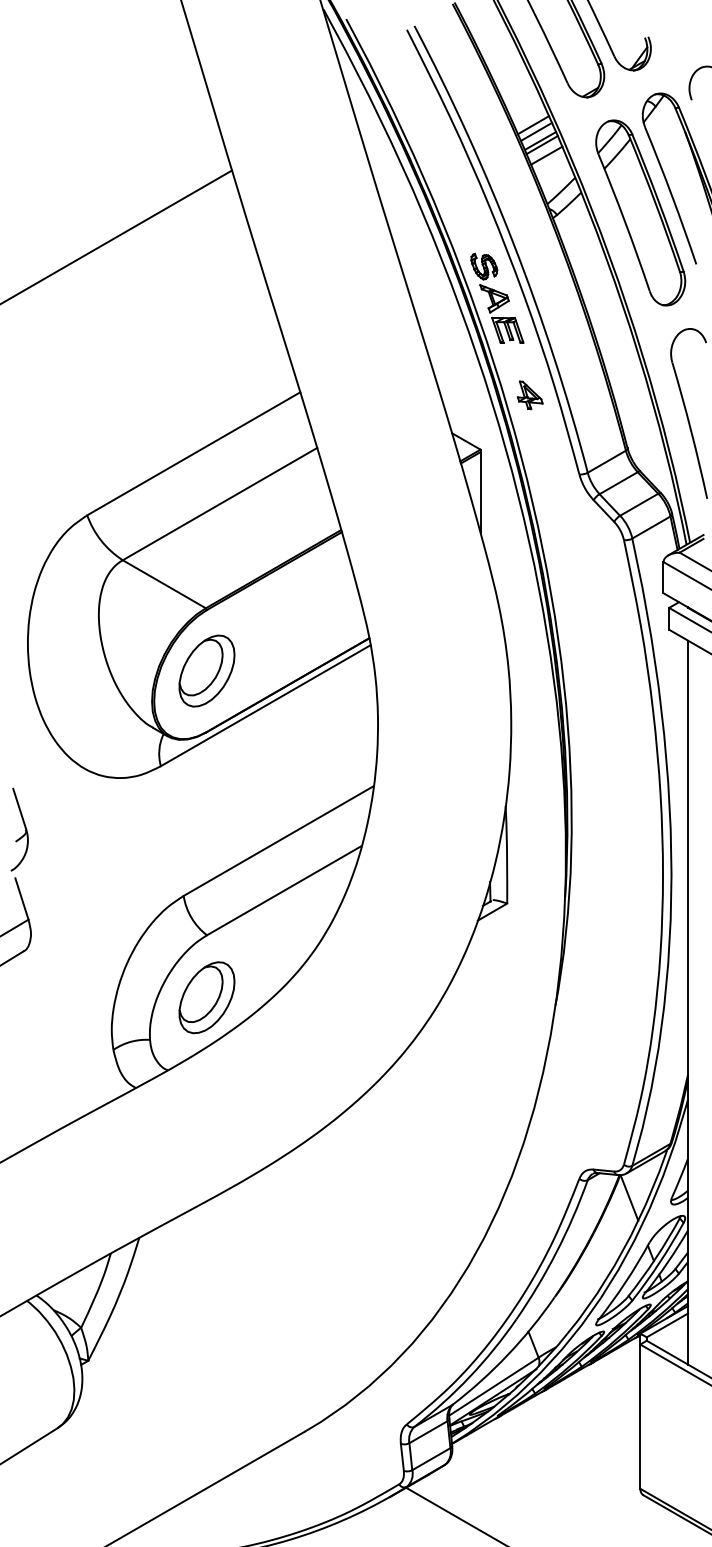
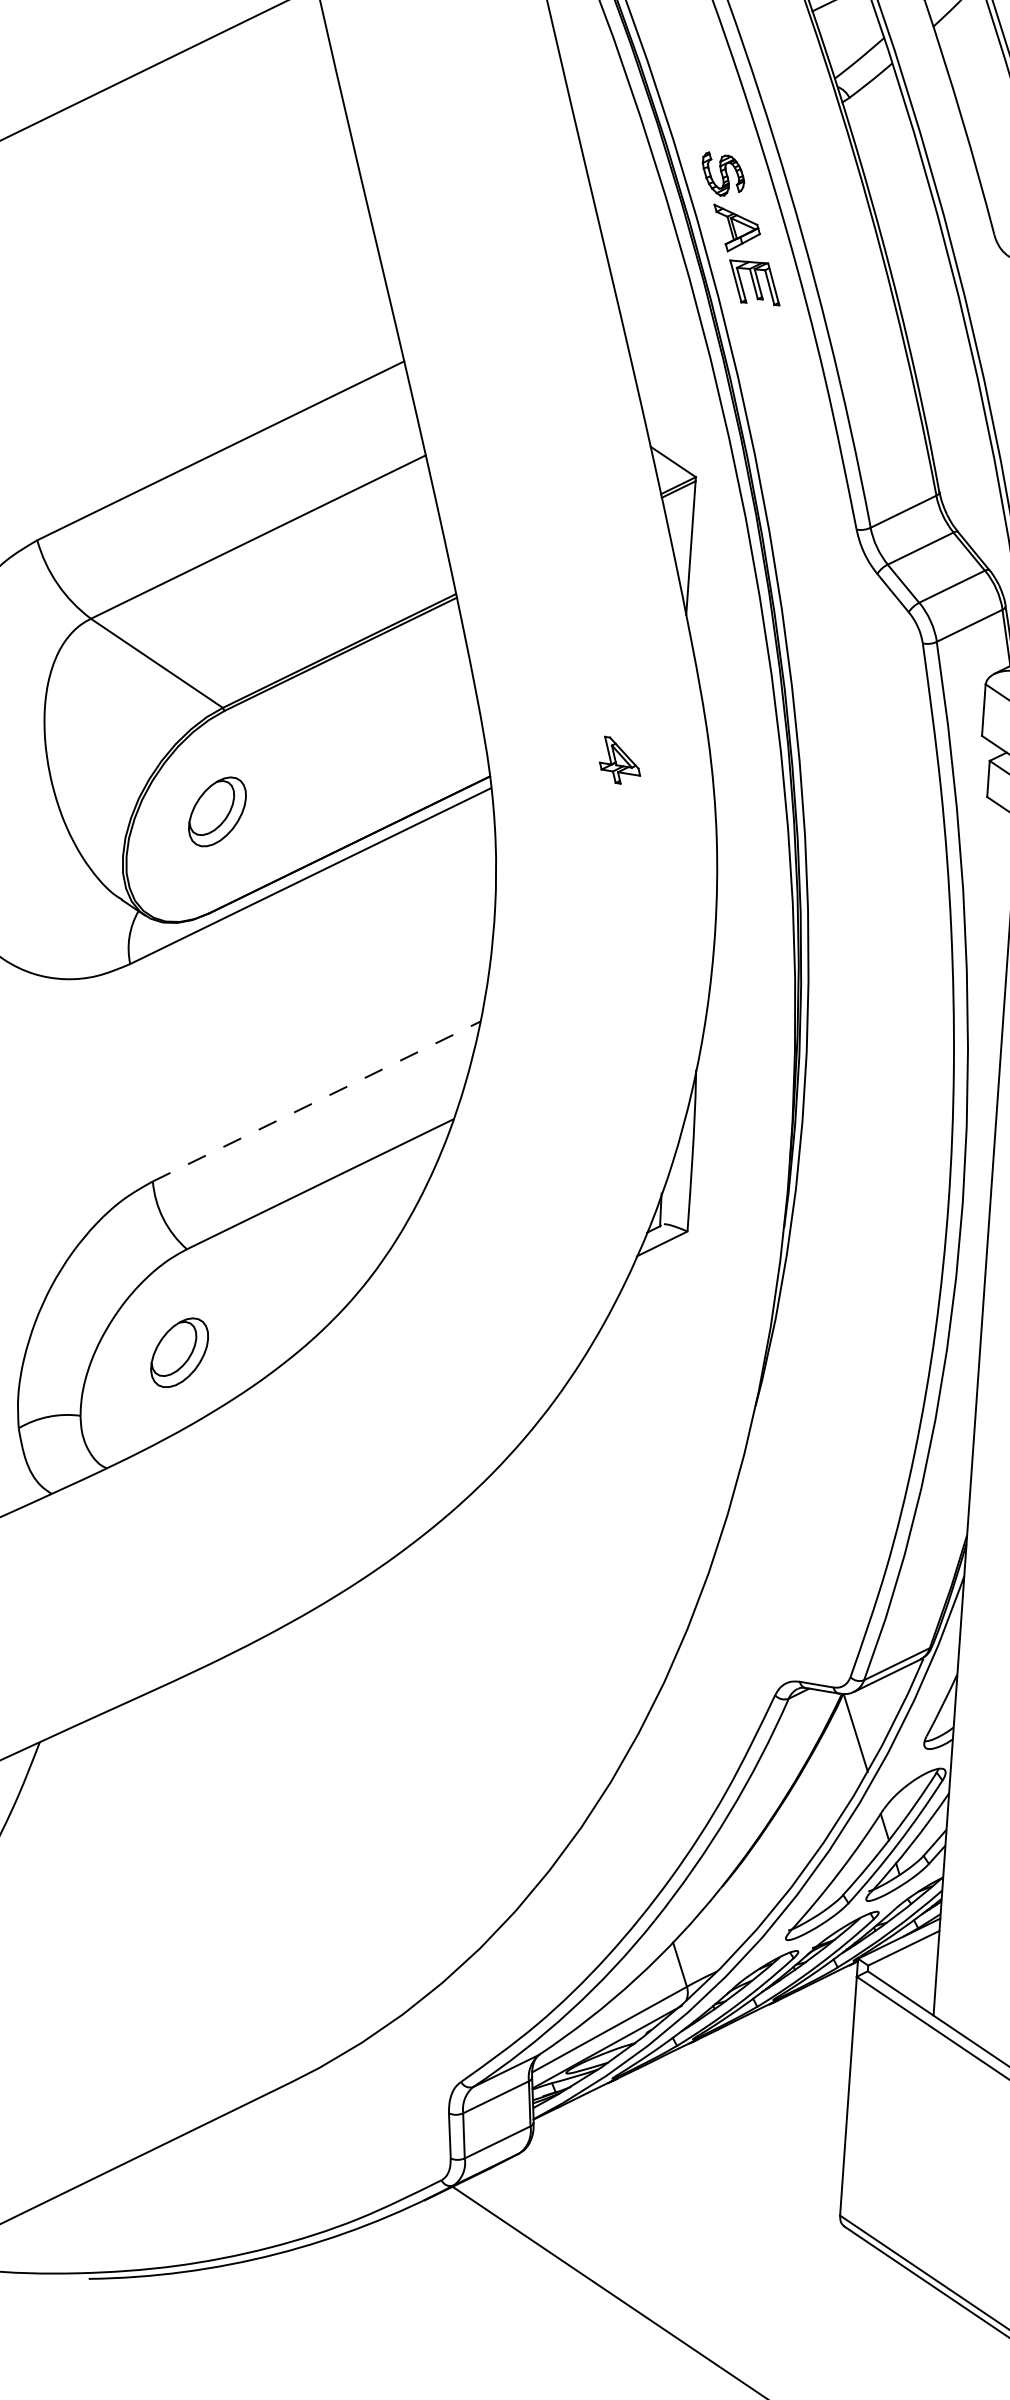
part: (529, 395) -> (619, 760), moved
part: (206, 670) -> (216, 810), size x0.6
line: (278, 841) -> (316, 1102), solid -> dashed
part: (206, 997) -> (178, 1352), size x0.6

